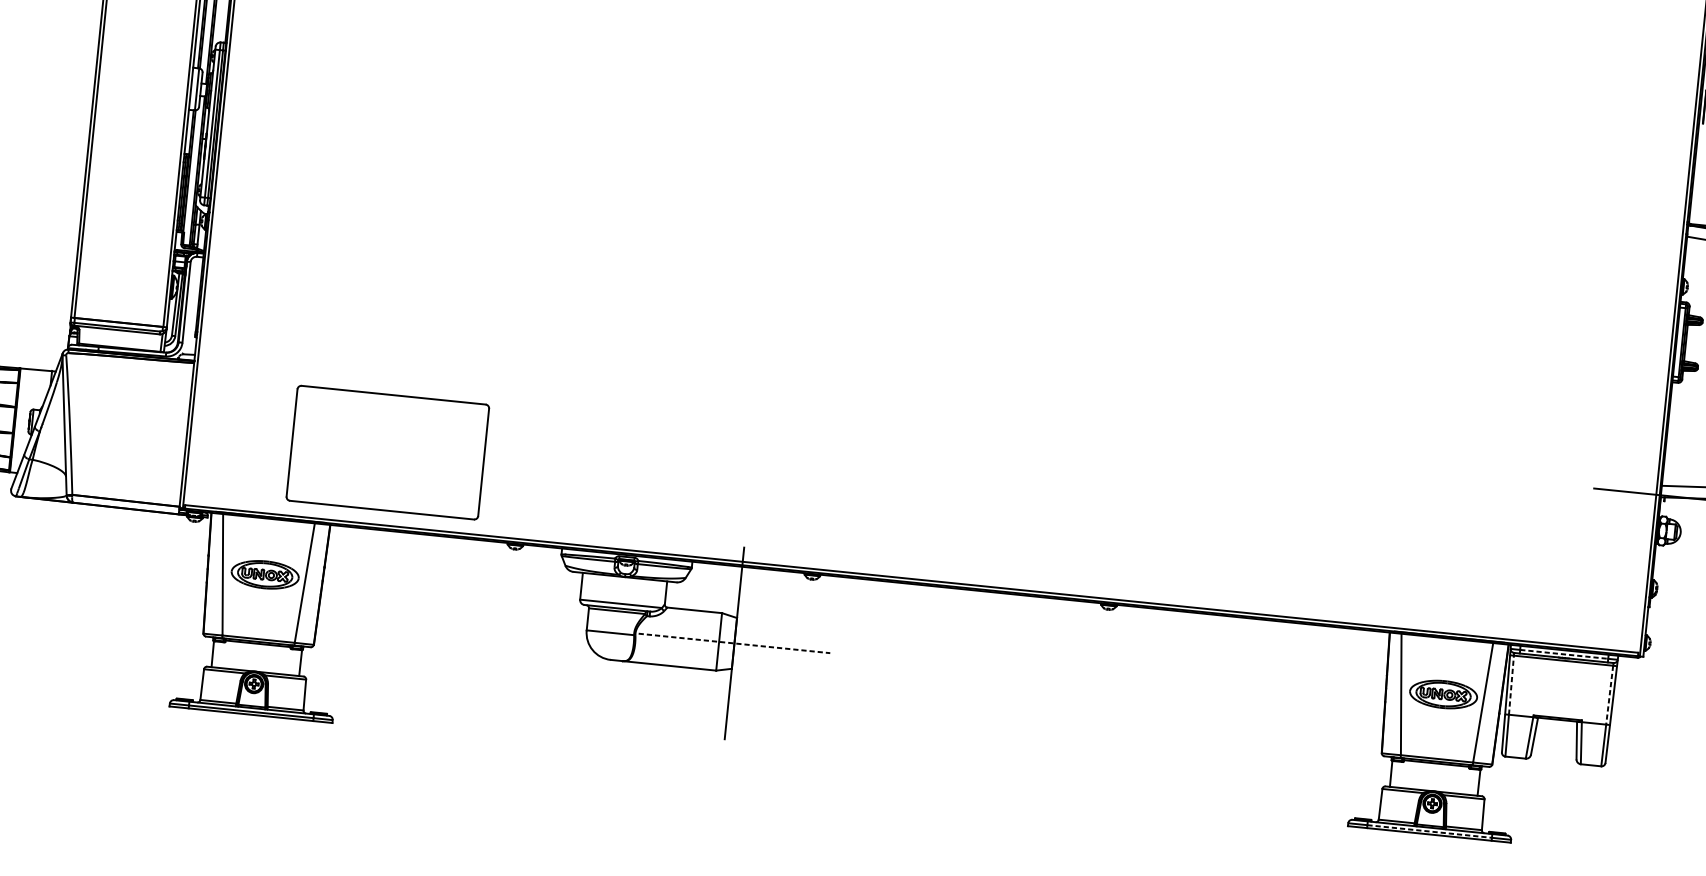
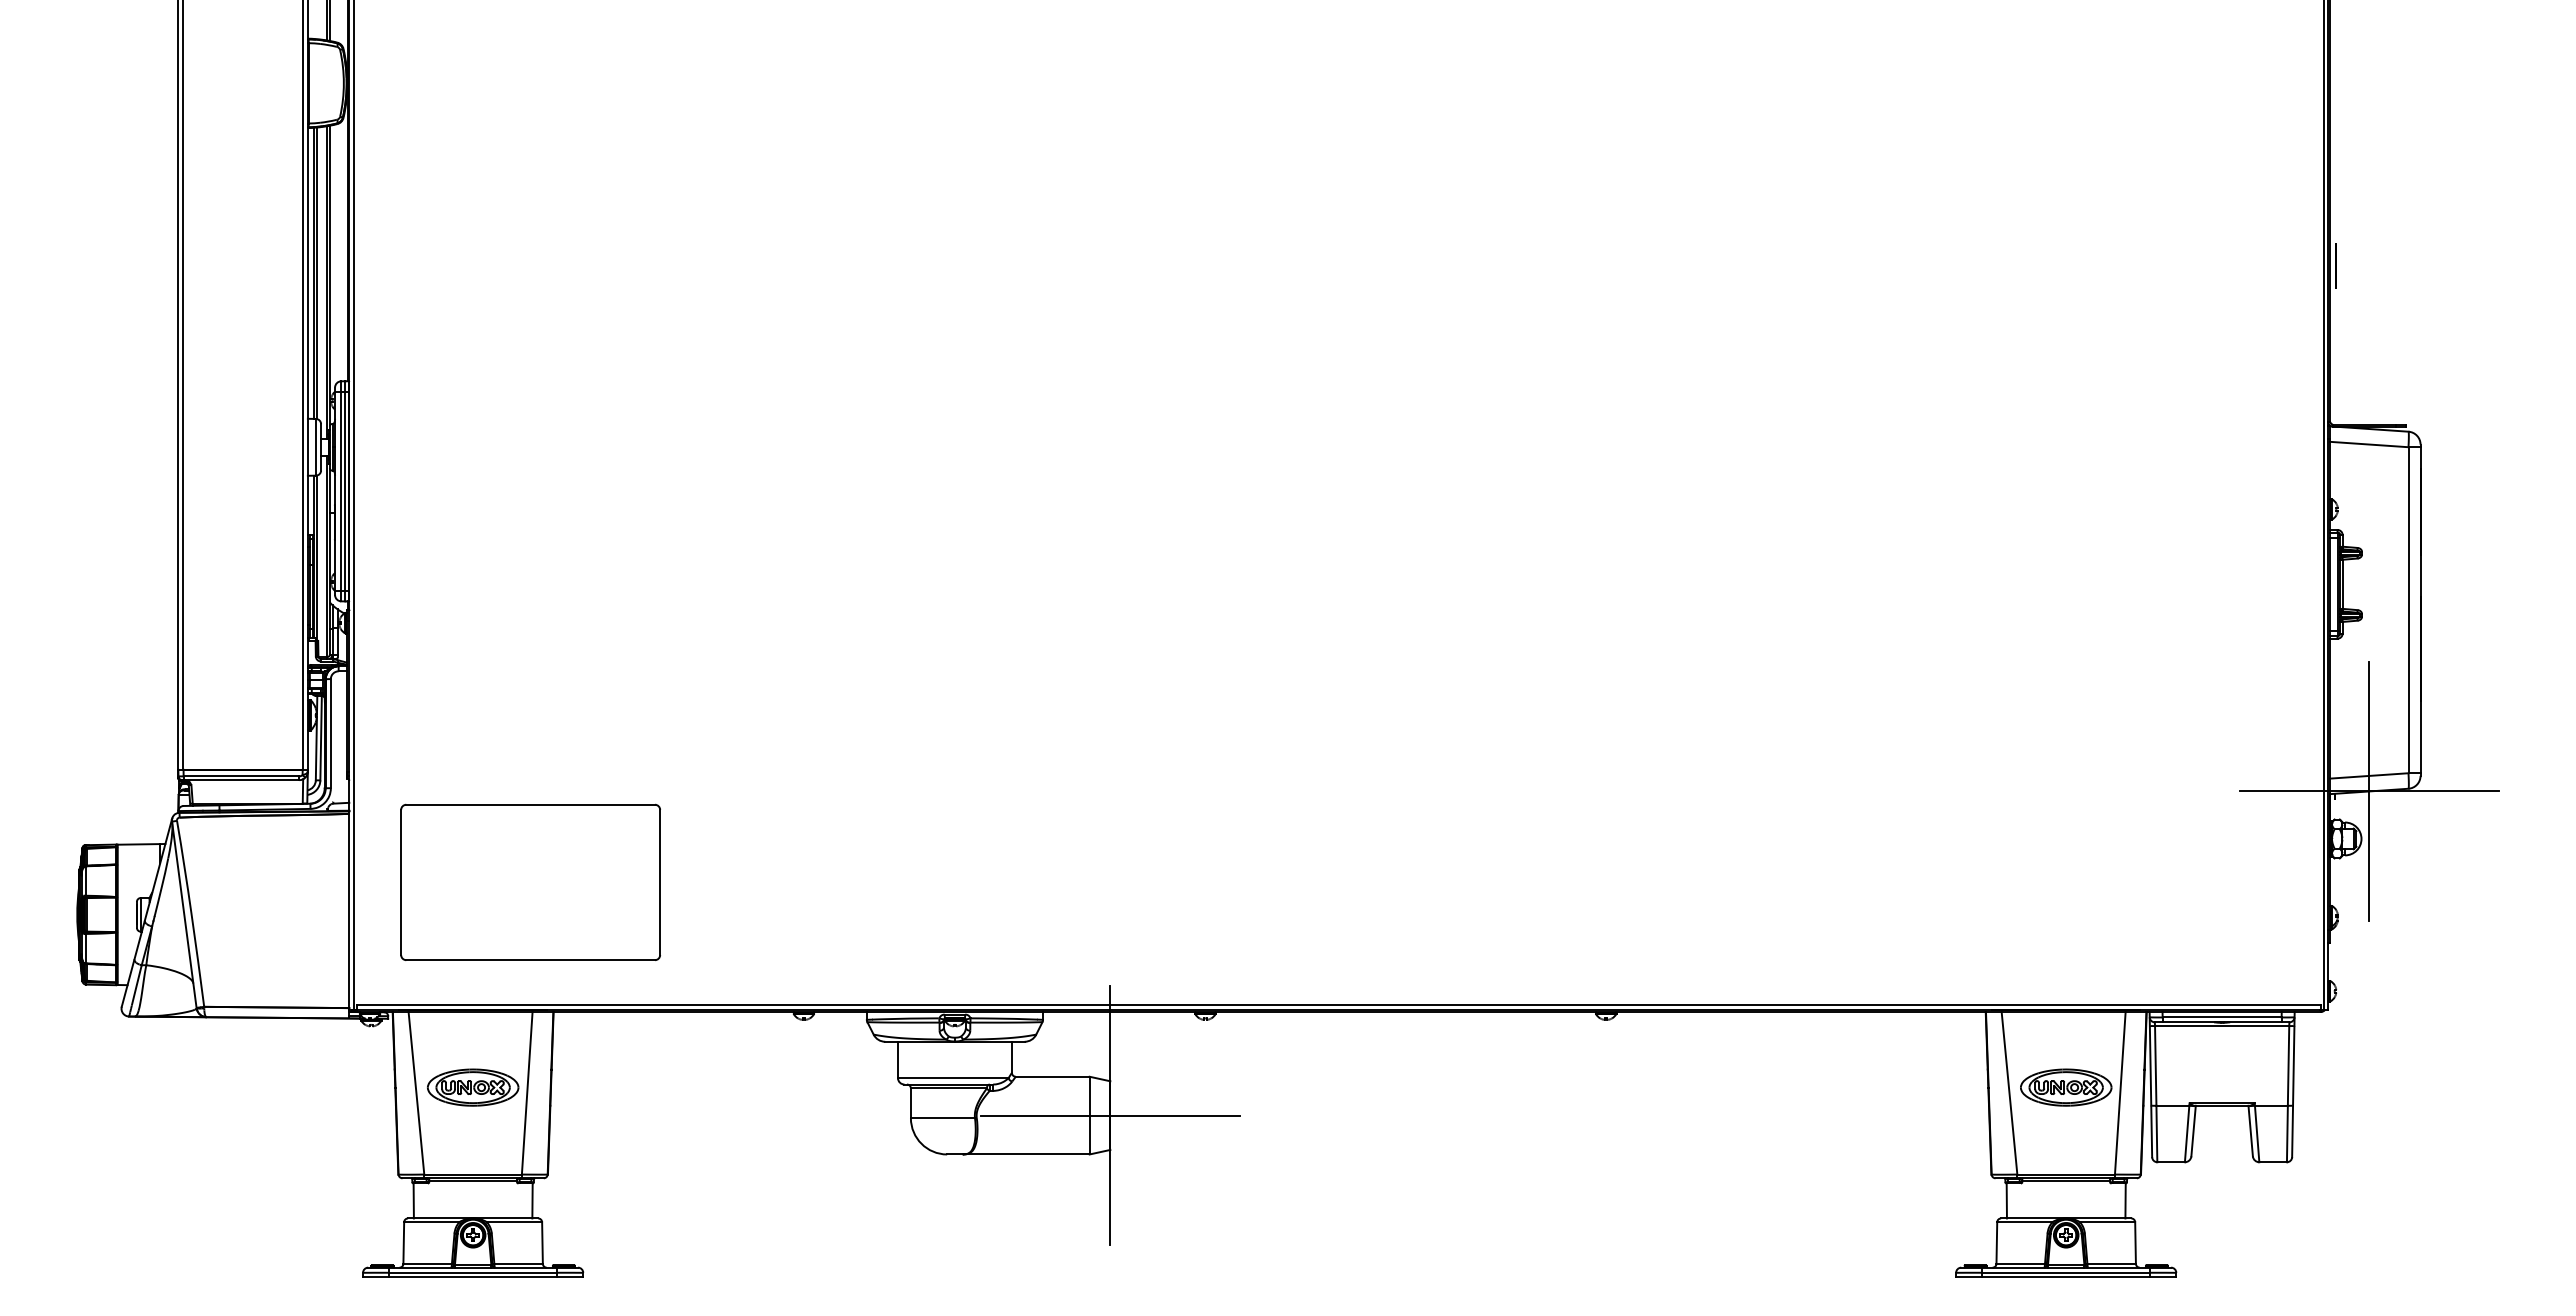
part: (387, 451) -> (530, 881), moved
line: (1690, 497) -> (2369, 790), added
line: (734, 643) -> (1110, 1115), dashed -> solid
line: (1564, 654) -> (2222, 1017), dashed -> solid
line: (1511, 684) -> (2155, 1065), dashed -> solid
line: (1609, 694) -> (2288, 1065), dashed -> solid
line: (1429, 831) -> (2066, 1272), dashed -> solid

